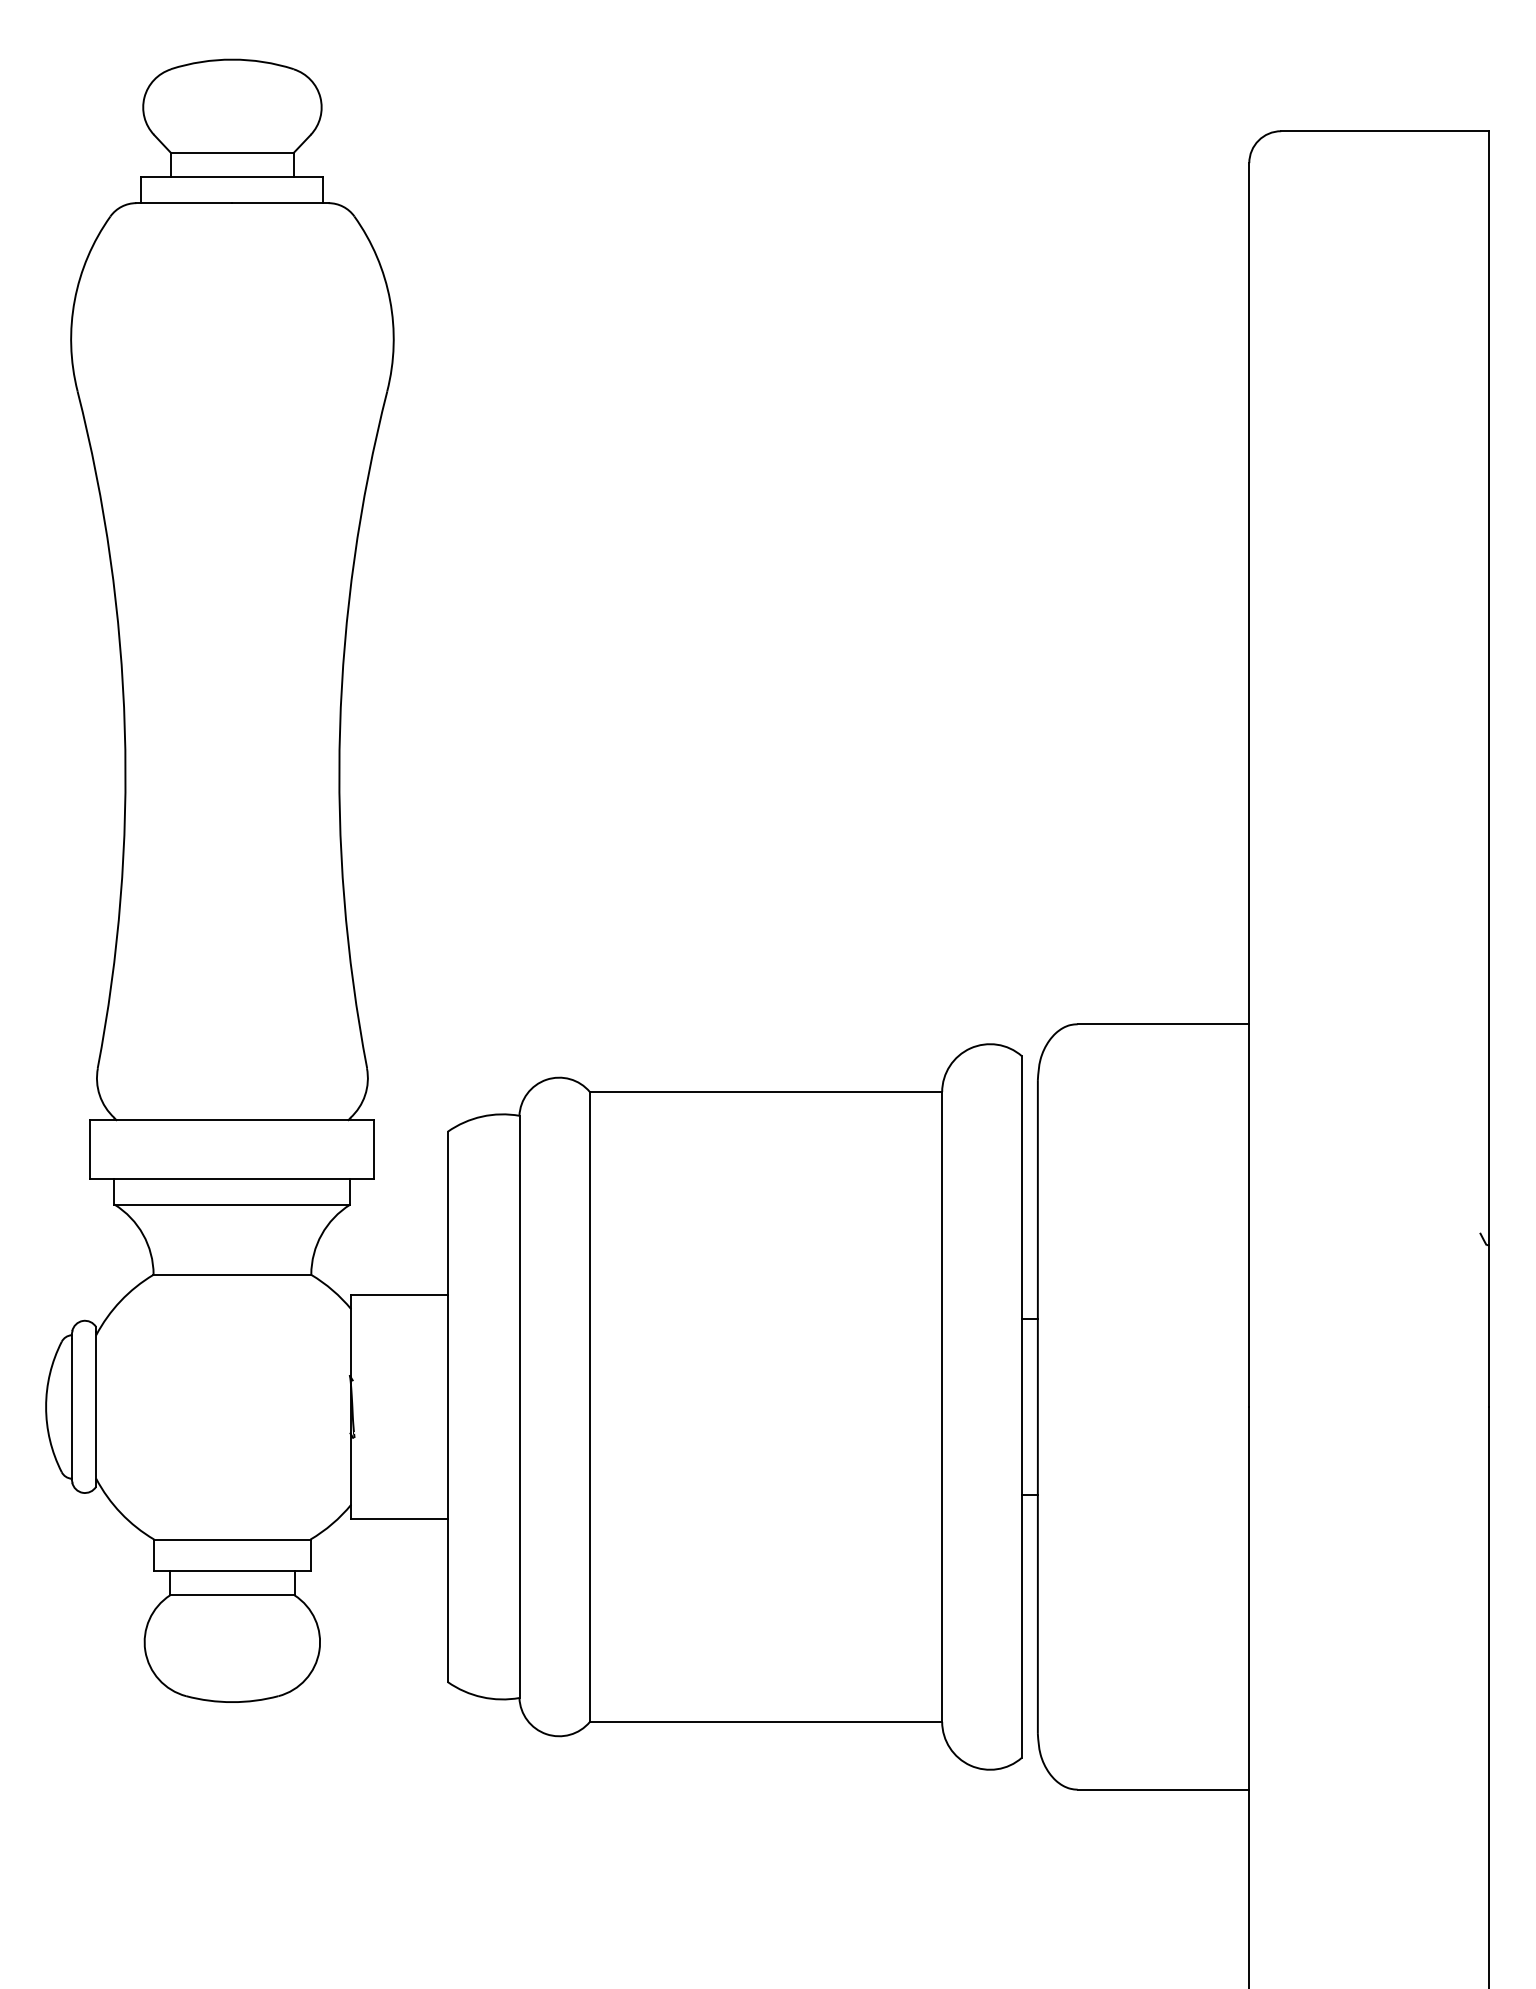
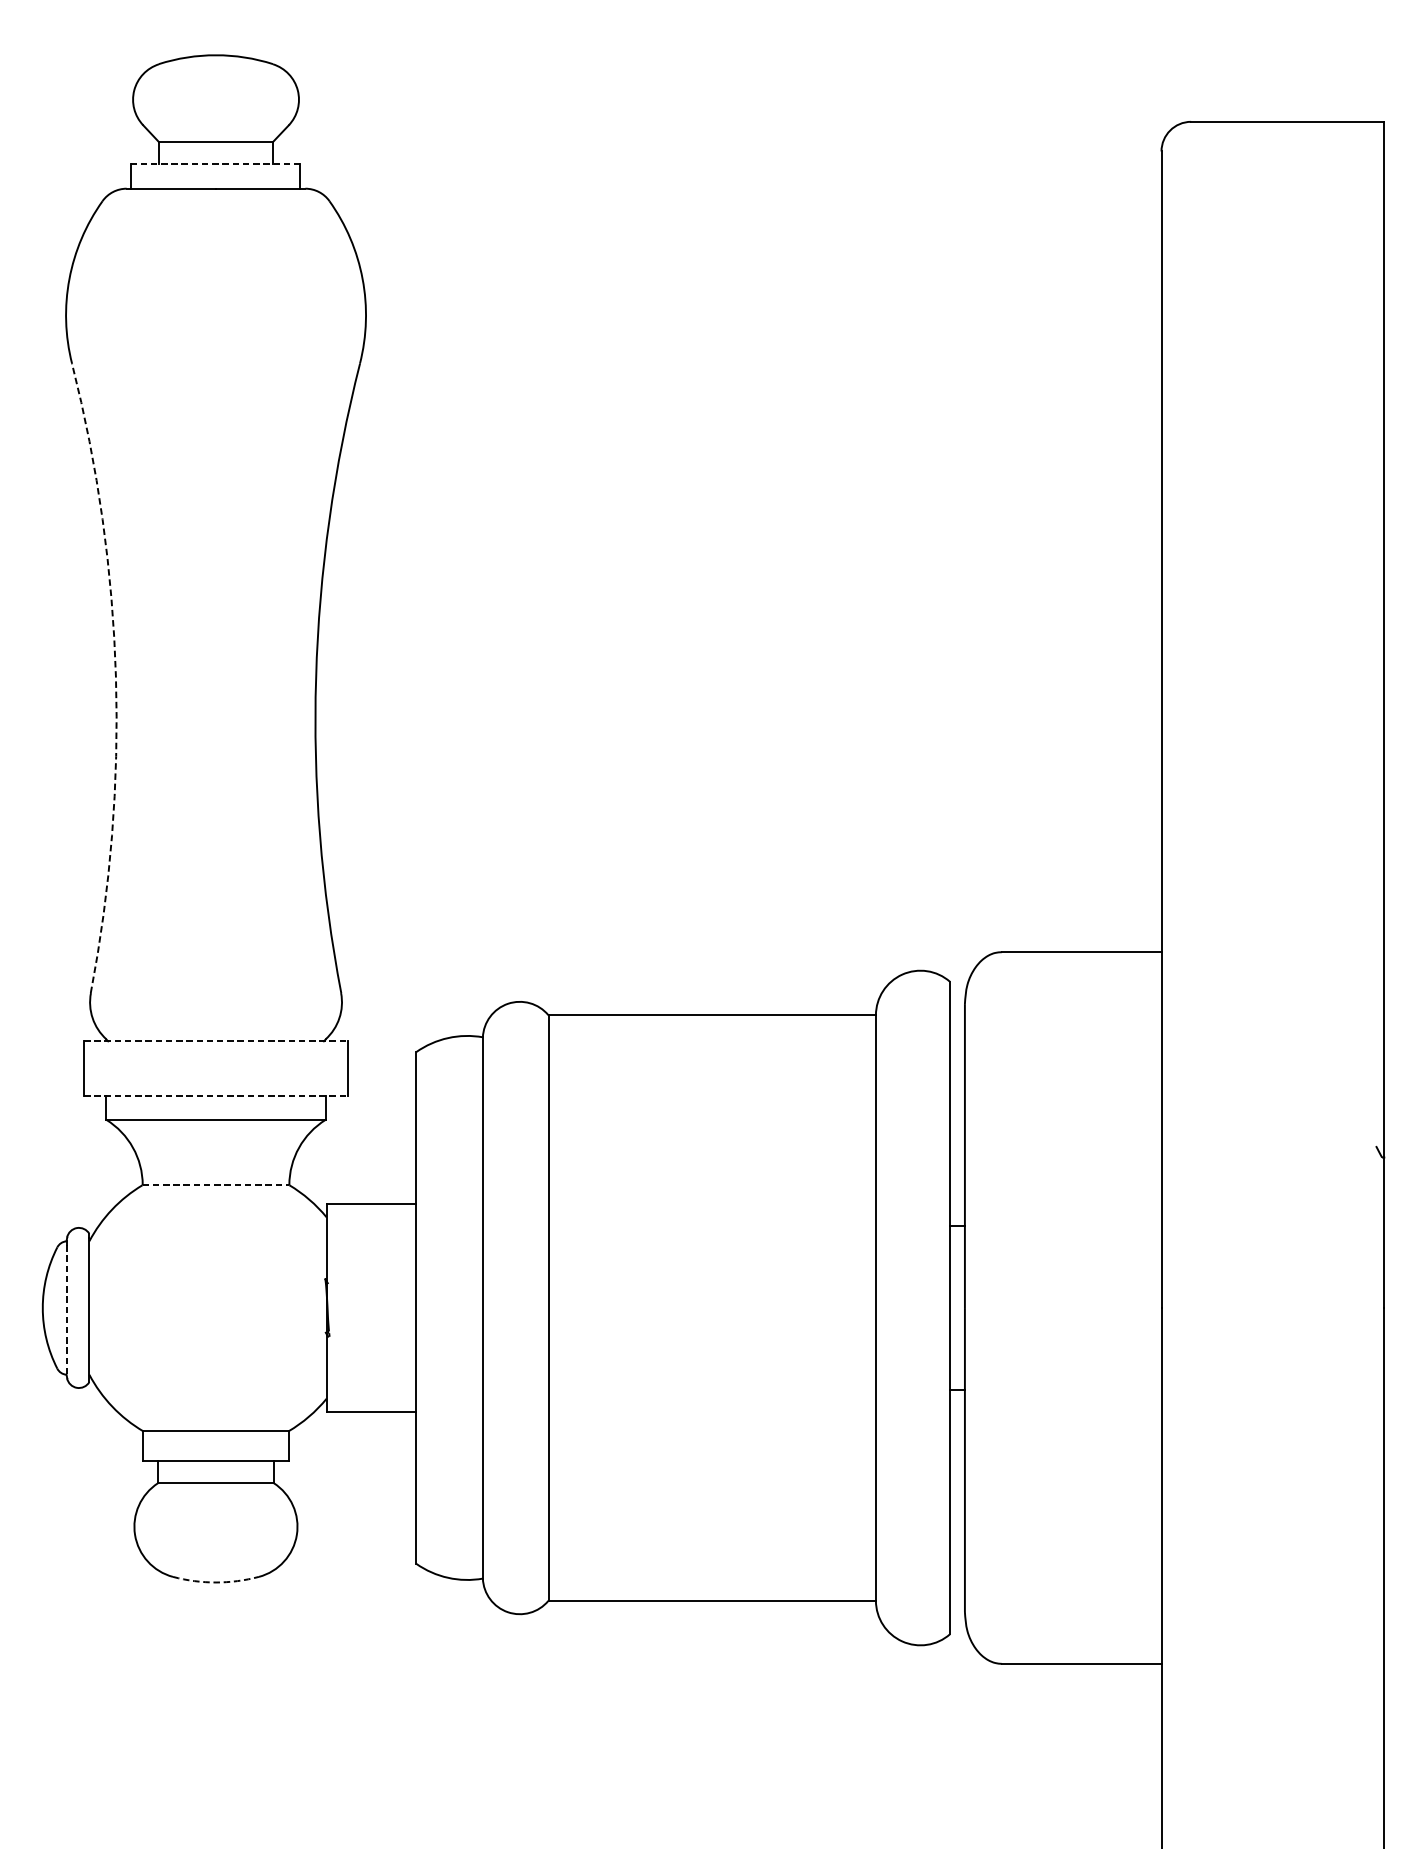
line: (232, 176) -> (216, 163), solid -> dashed
arc: (124, 728) -> (115, 677), solid -> dashed
line: (232, 1120) -> (216, 1041), solid -> dashed
line: (232, 1179) -> (216, 1096), solid -> dashed
line: (232, 1274) -> (216, 1184), solid -> dashed
line: (71, 1409) -> (66, 1310), solid -> dashed
arc: (232, 1702) -> (216, 1582), solid -> dashed

